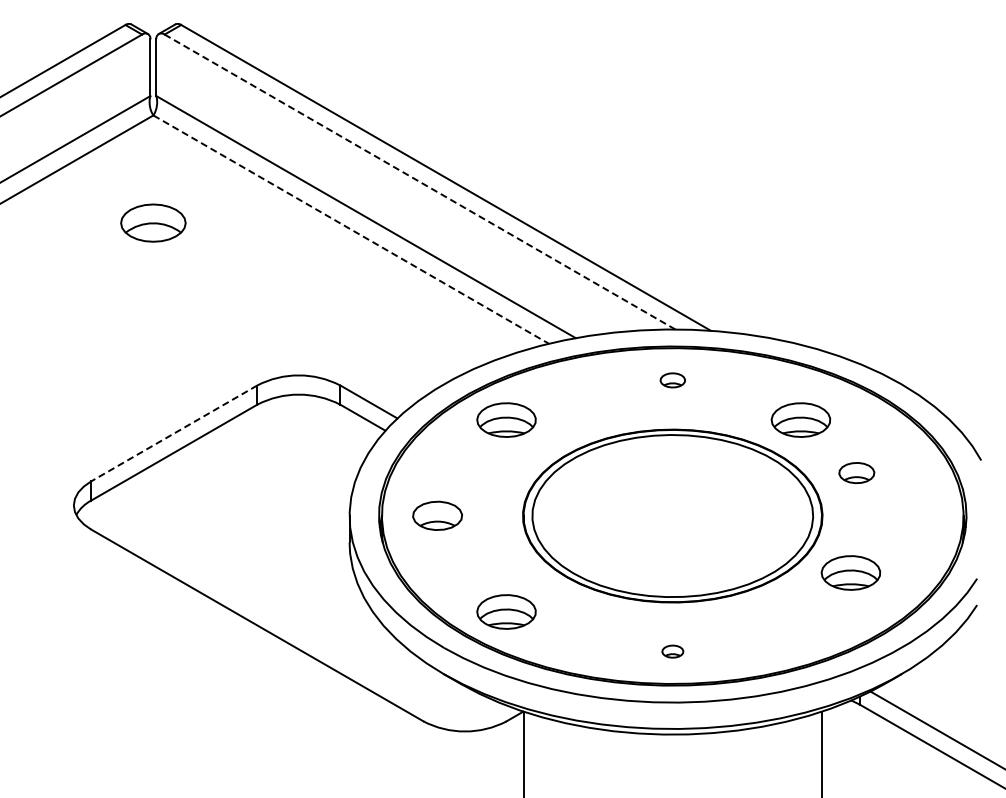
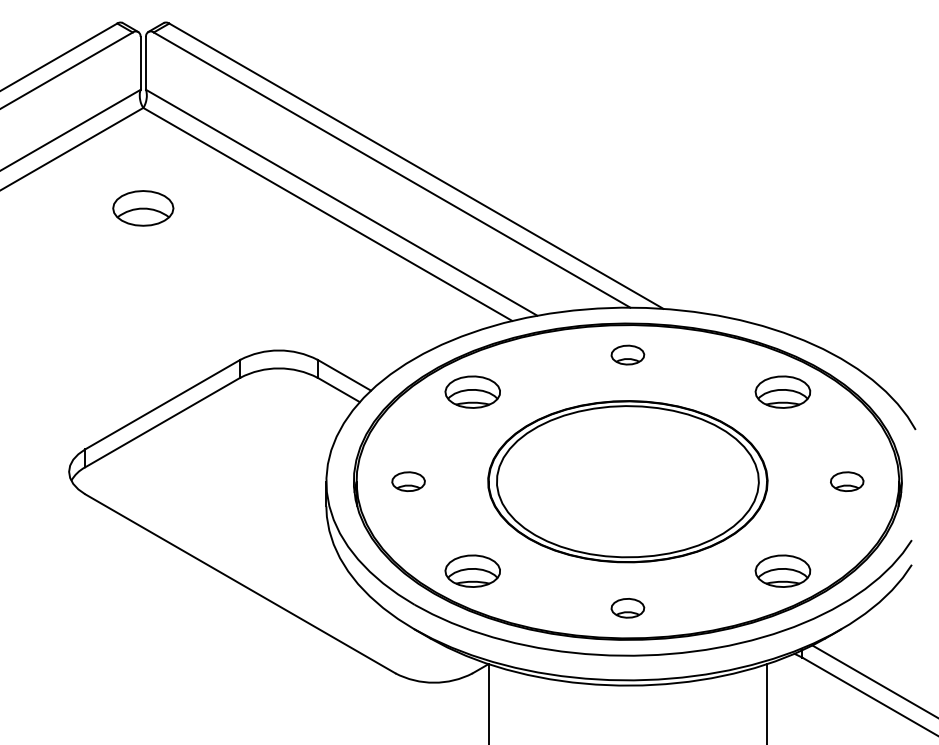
line: (420, 182) -> (392, 170), dashed -> solid
line: (351, 229) -> (328, 214), dashed -> solid
part: (672, 380) -> (627, 355), size x1.43
part: (800, 419) -> (782, 391), moved
line: (174, 433) -> (163, 404), dashed -> solid
part: (856, 473) -> (846, 482), moved
part: (437, 516) -> (408, 482), size x0.71
part: (850, 572) -> (782, 570), moved
part: (672, 651) -> (627, 608), size x1.67

